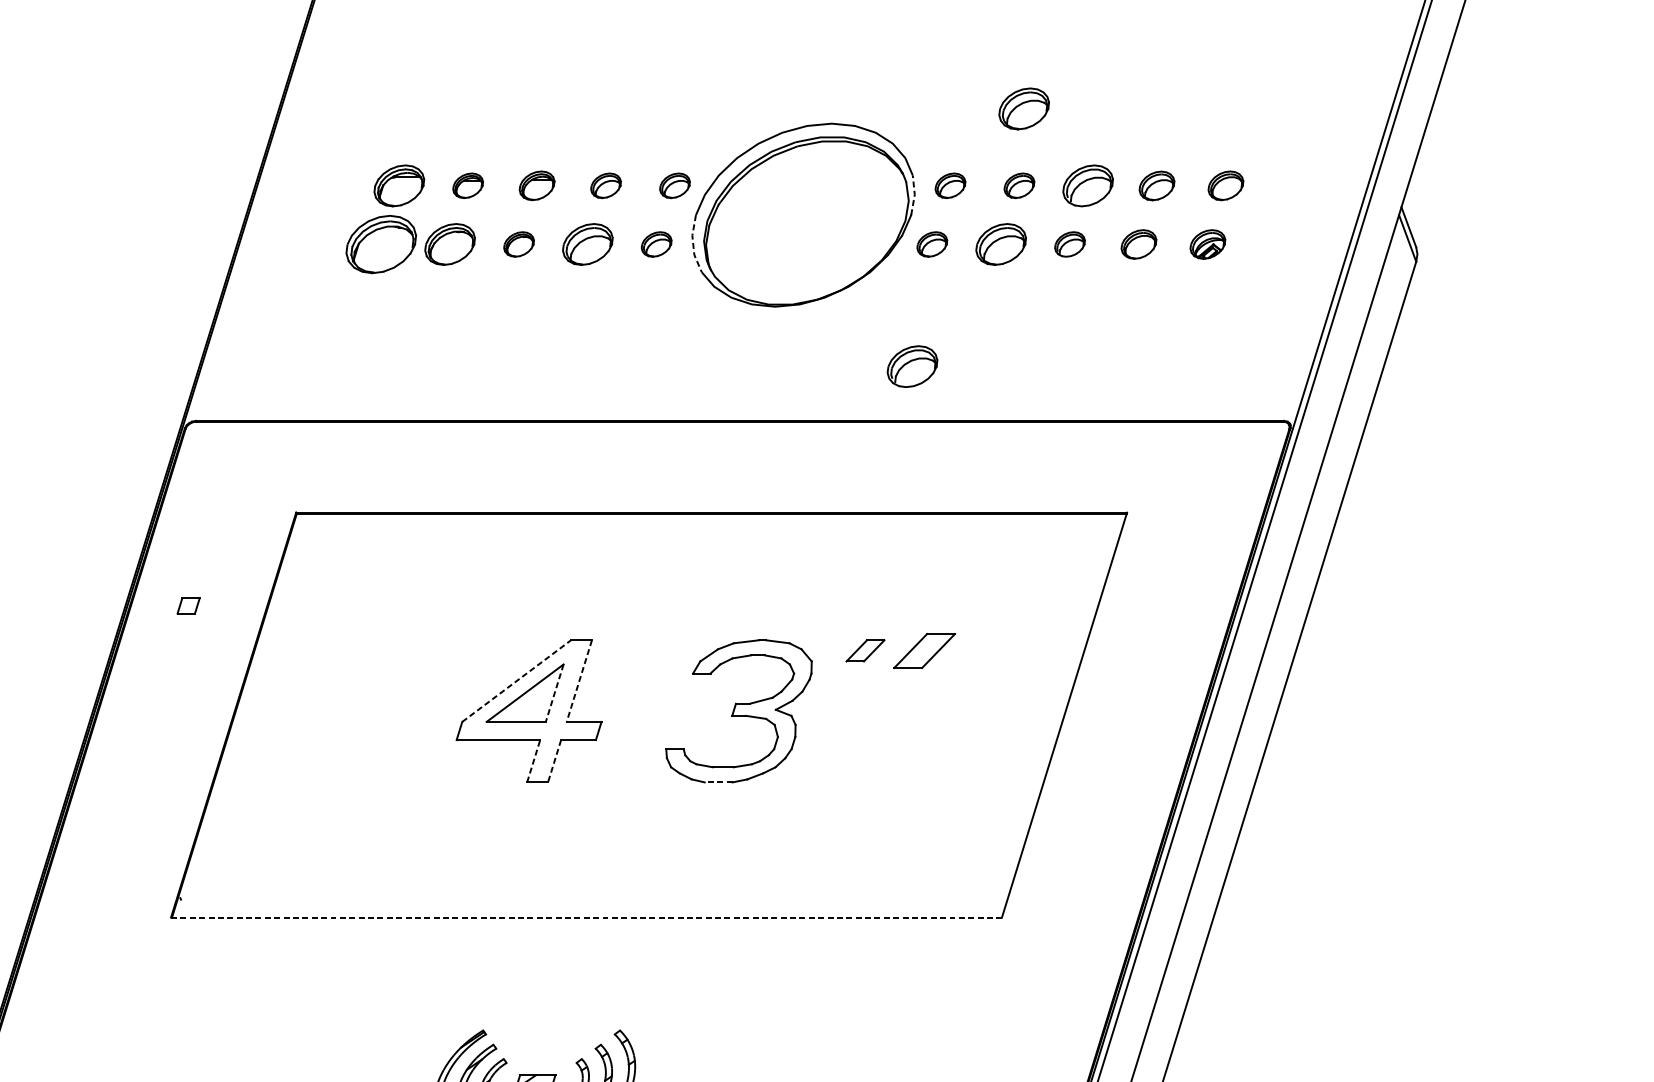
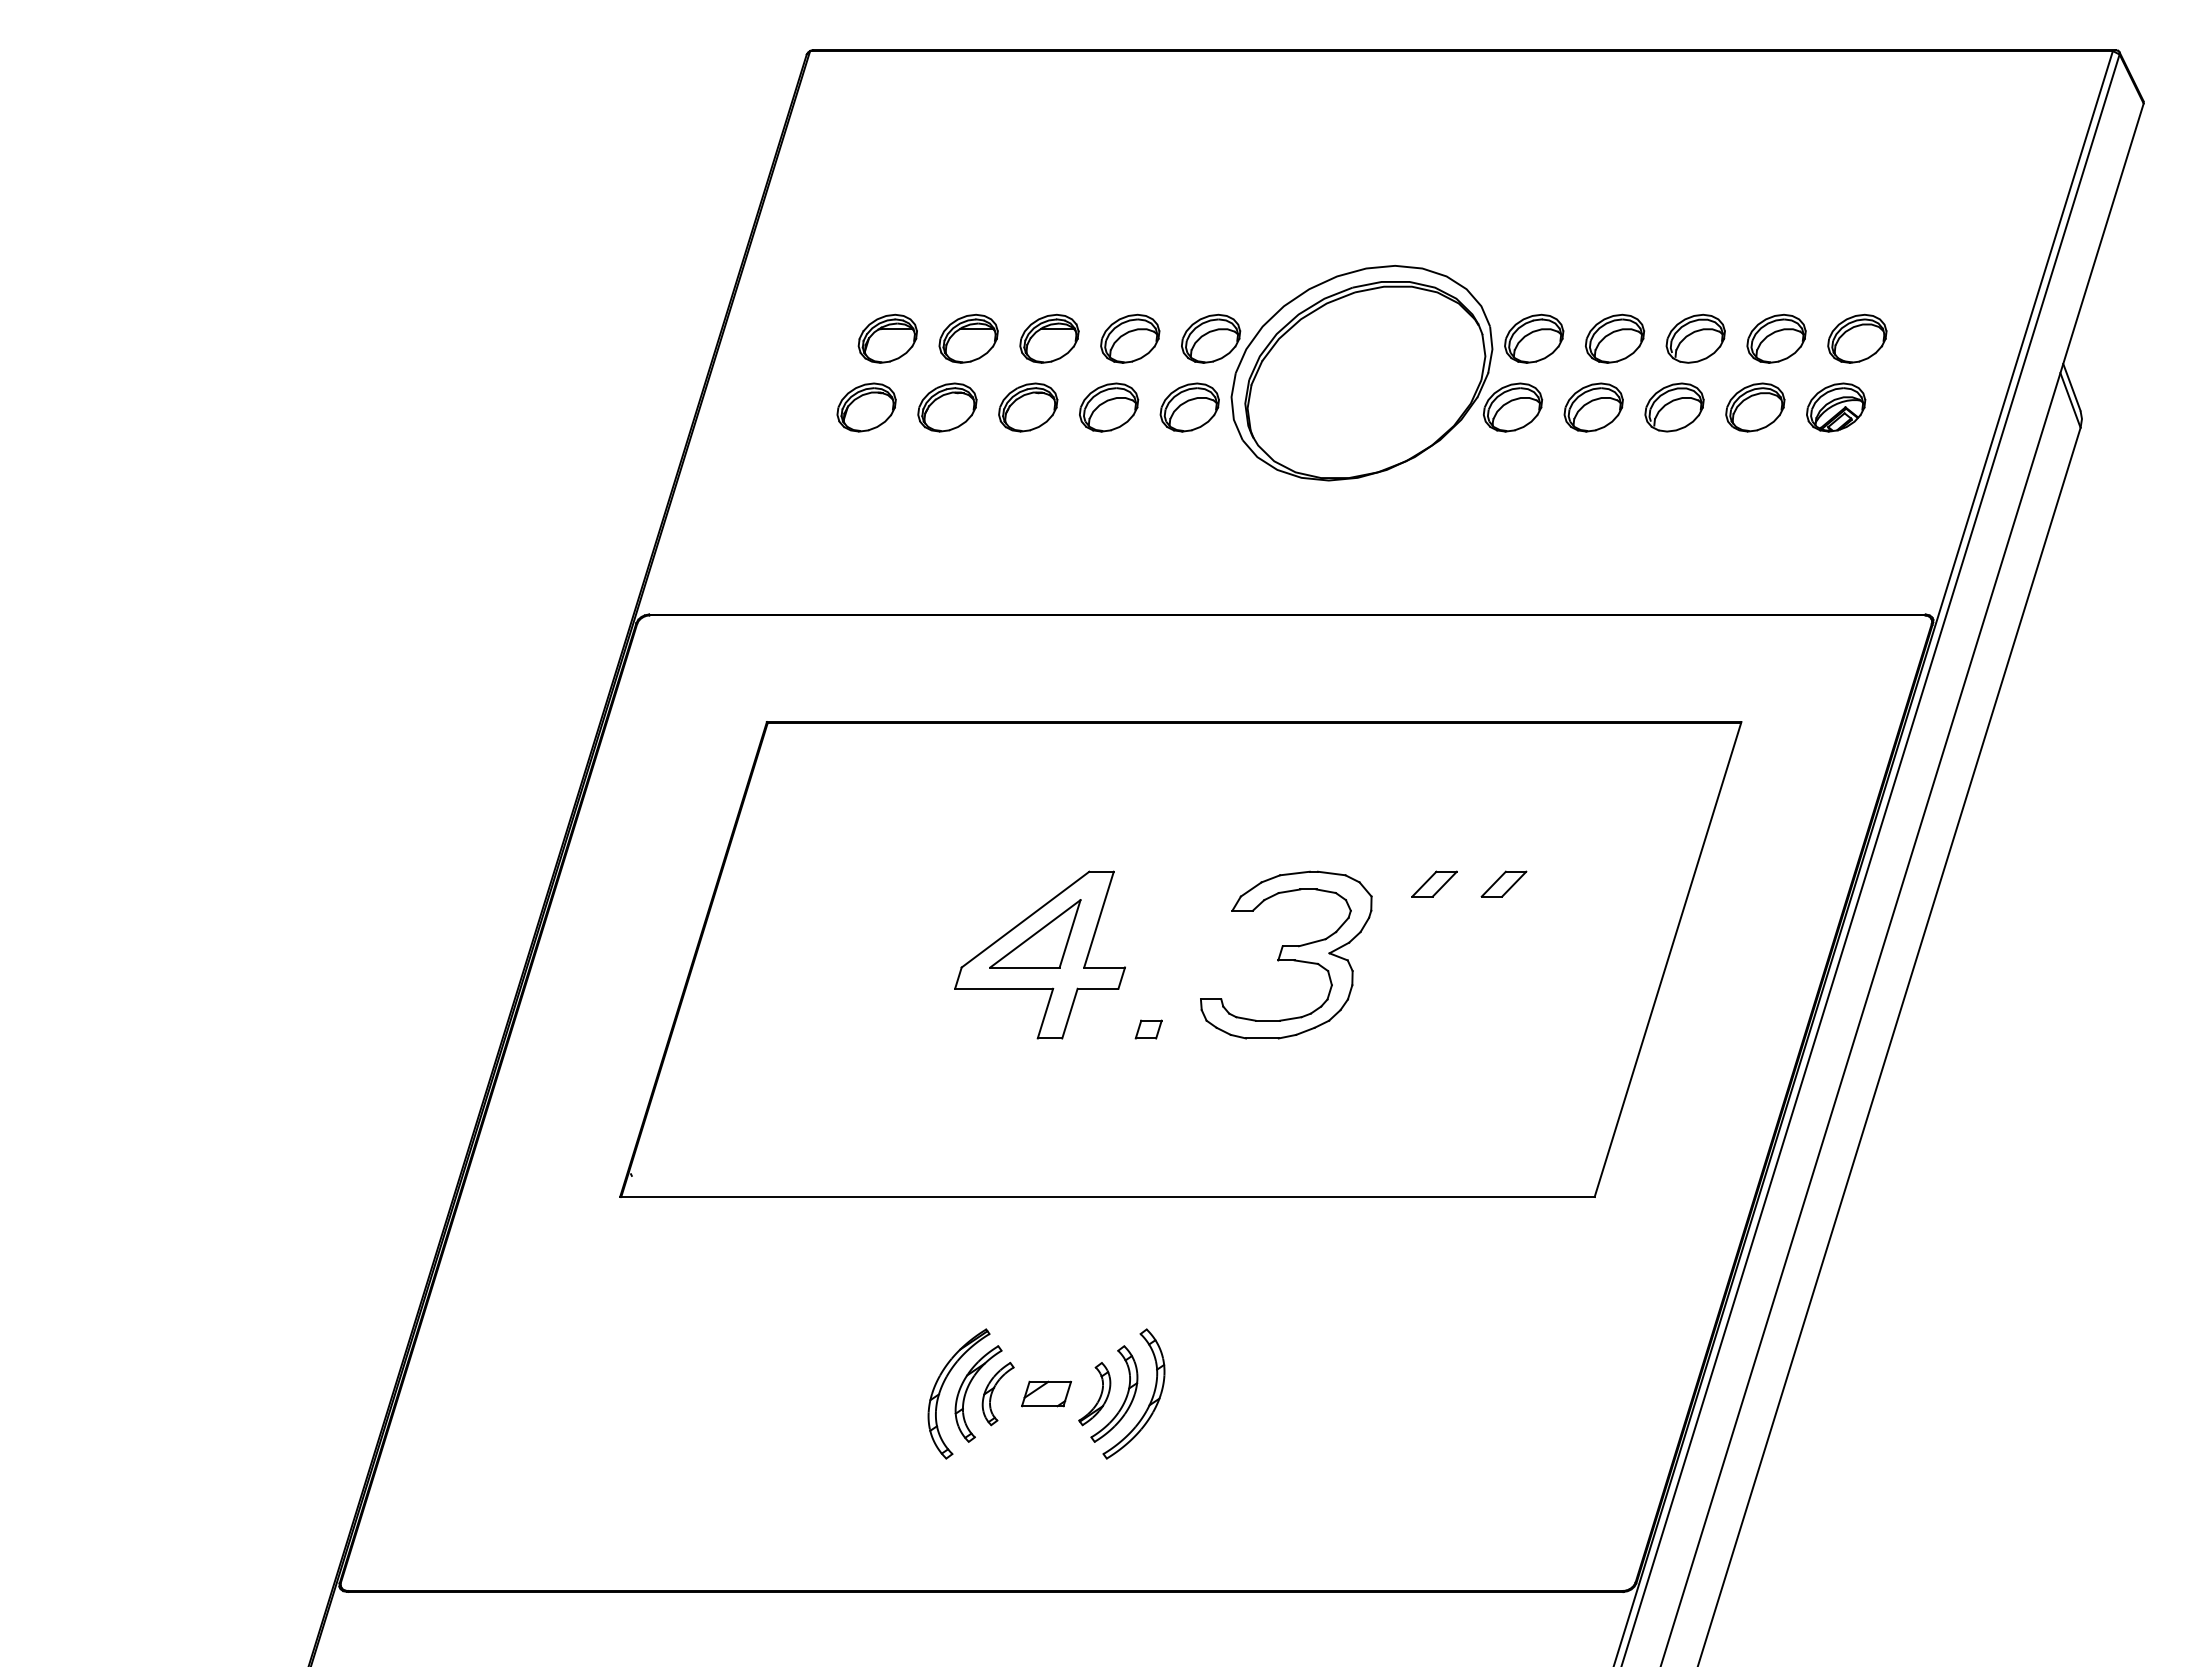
part: (1023, 108) -> (1620, 248), removed
part: (468, 185) -> (968, 338), size x1.67
part: (537, 185) -> (1049, 338), size x1.43
part: (606, 185) -> (1130, 338), size x1.67
part: (675, 185) -> (1211, 338), size x1.67
part: (950, 185) -> (1534, 338), size x1.67
part: (1019, 185) -> (1615, 338), size x1.67
part: (1156, 185) -> (1776, 338), size x1.43
part: (1226, 185) -> (1857, 338), size x1.43
line: (914, 195) -> (1492, 349), dashed -> solid
part: (381, 244) -> (866, 407), size x0.71
part: (519, 244) -> (1028, 407), size x1.67
part: (656, 244) -> (1189, 407), size x1.67
line: (693, 244) -> (1232, 407), dashed -> solid
part: (931, 244) -> (1512, 407), size x1.67
part: (1070, 244) -> (1674, 407), size x1.67
part: (1139, 244) -> (1755, 407), size x1.43
part: (1208, 244) -> (1836, 407), size x1.43
part: (912, 366) -> (1489, 550), removed
part: (188, 605) -> (1148, 1029), moved
part: (924, 650) -> (1503, 883), size x0.62
line: (516, 680) -> (1025, 919), dashed -> solid
line: (578, 681) -> (1098, 920), dashed -> solid
line: (554, 693) -> (1069, 934), dashed -> solid
line: (533, 761) -> (1045, 1013), dashed -> solid
line: (554, 761) -> (1069, 1013), dashed -> solid
line: (717, 782) -> (1261, 1038), dashed -> solid
line: (586, 918) -> (1107, 1197), dashed -> solid

